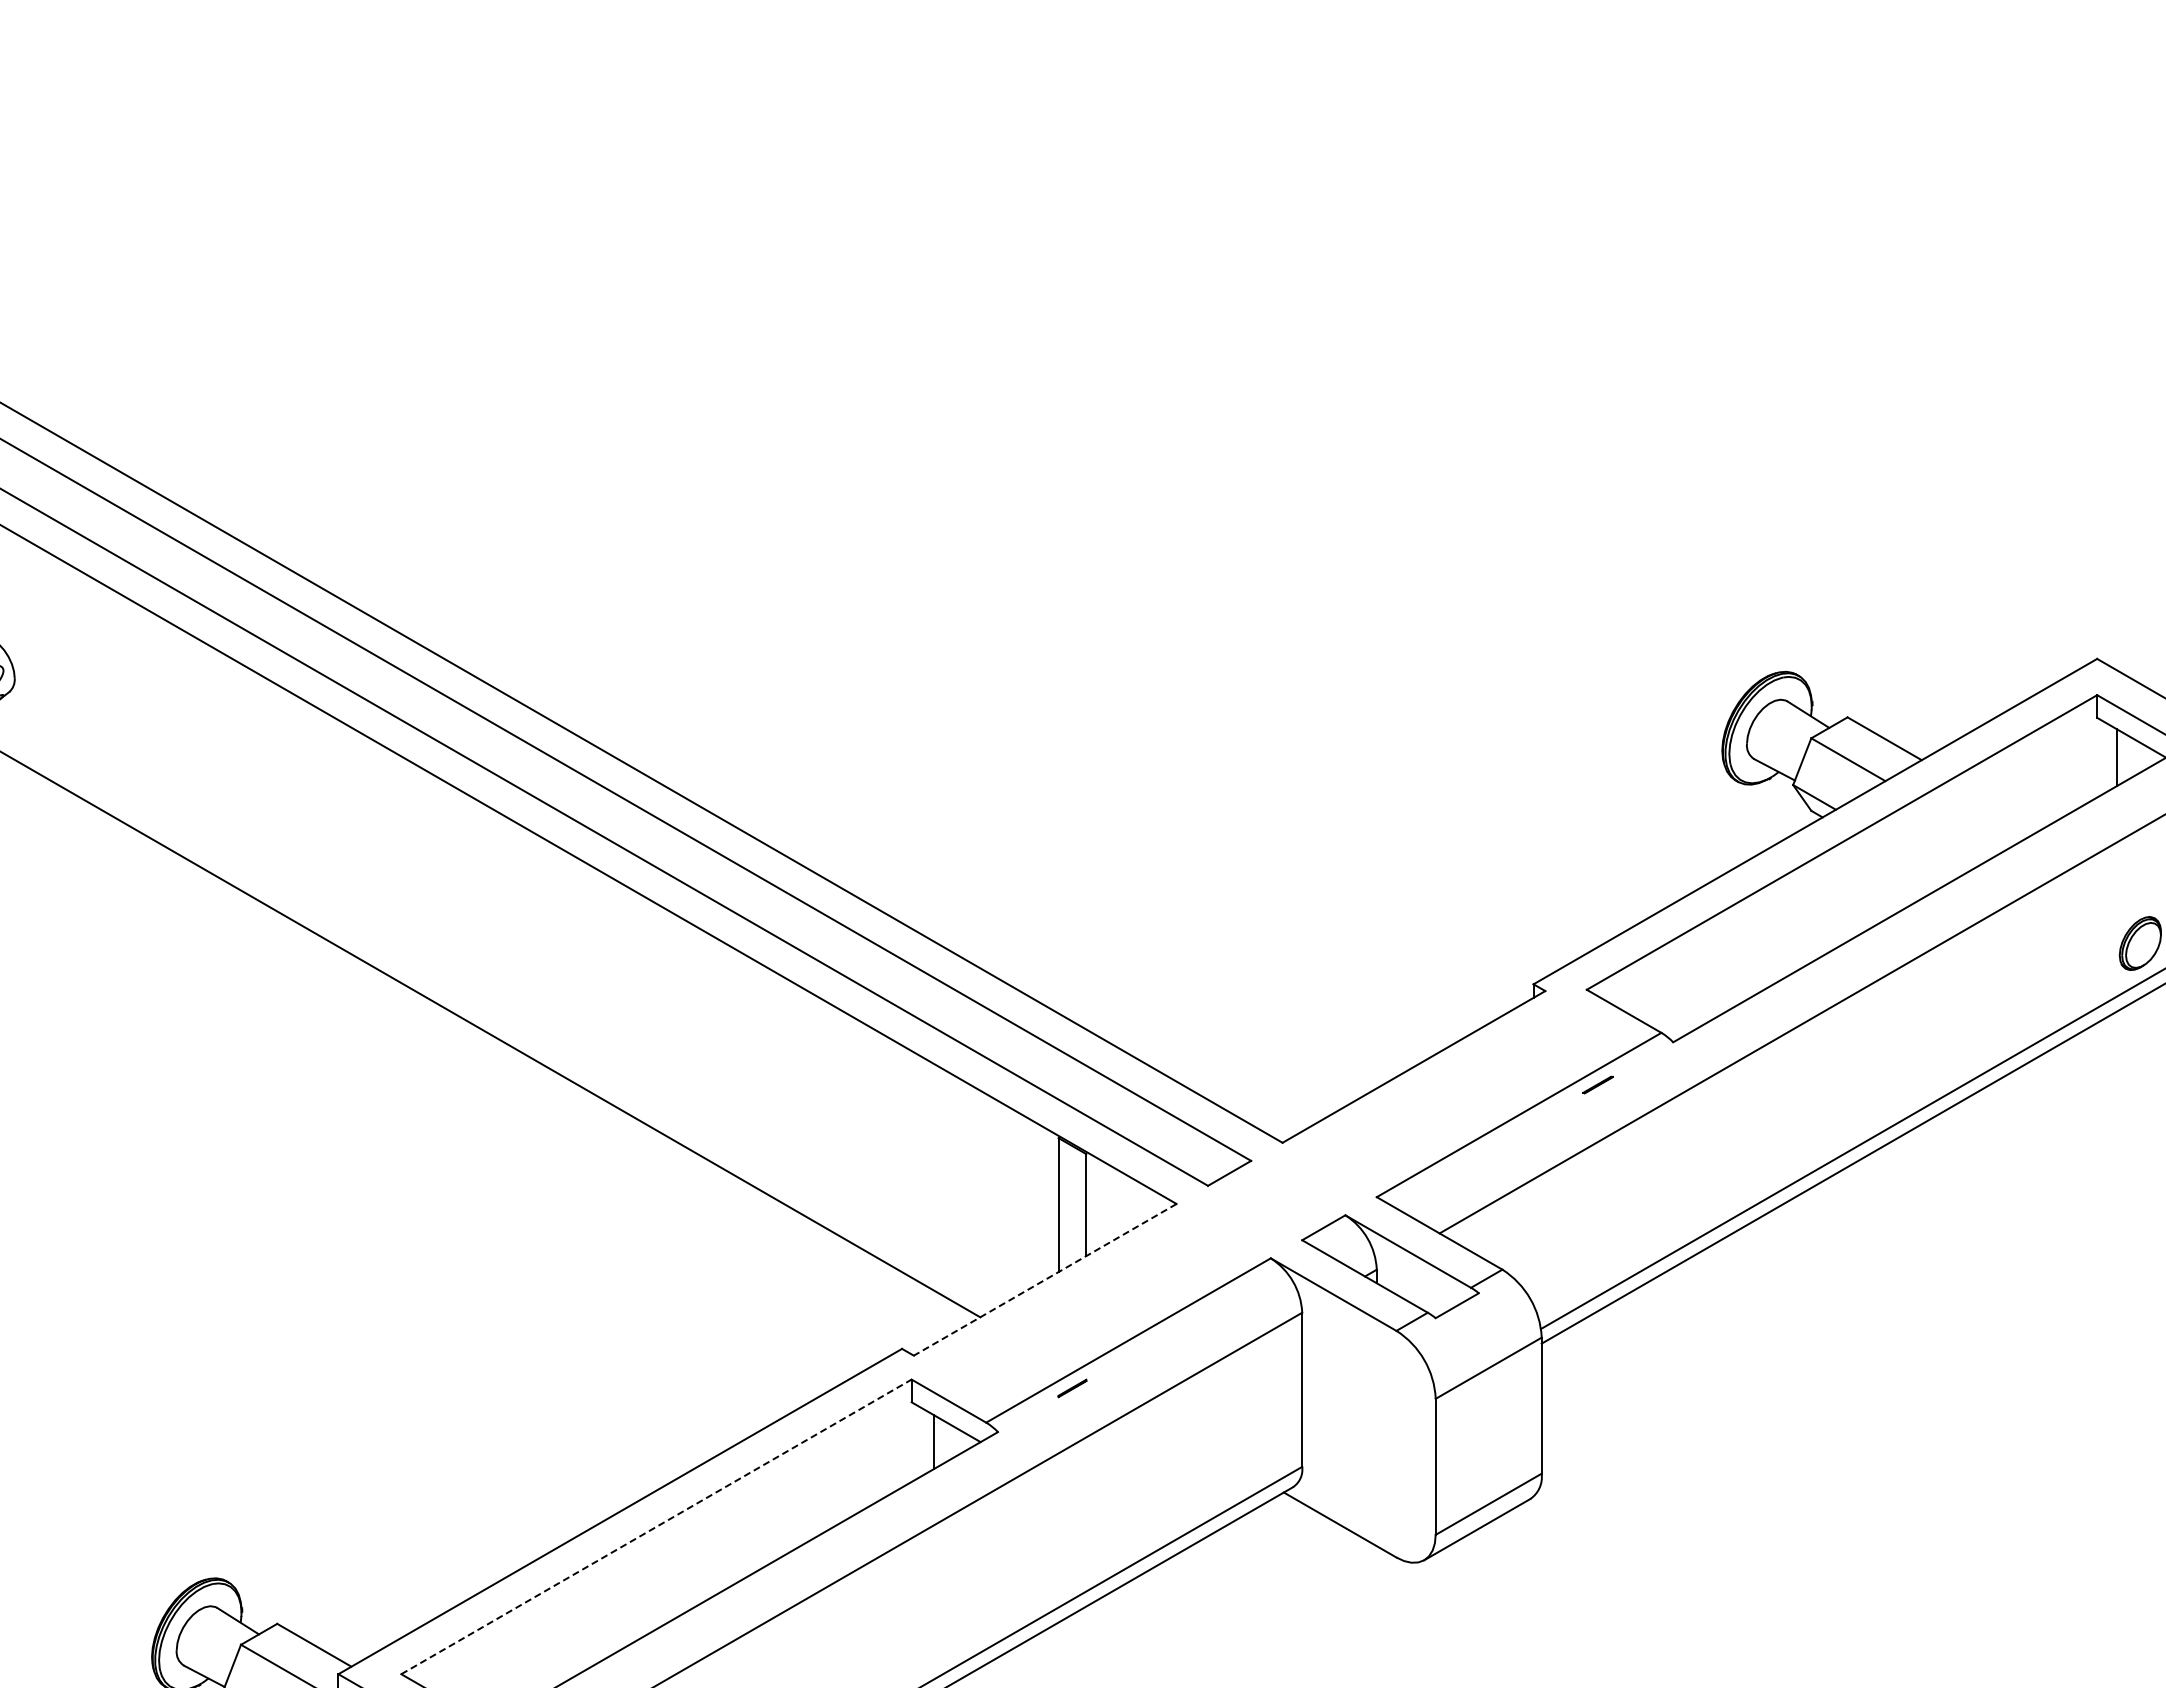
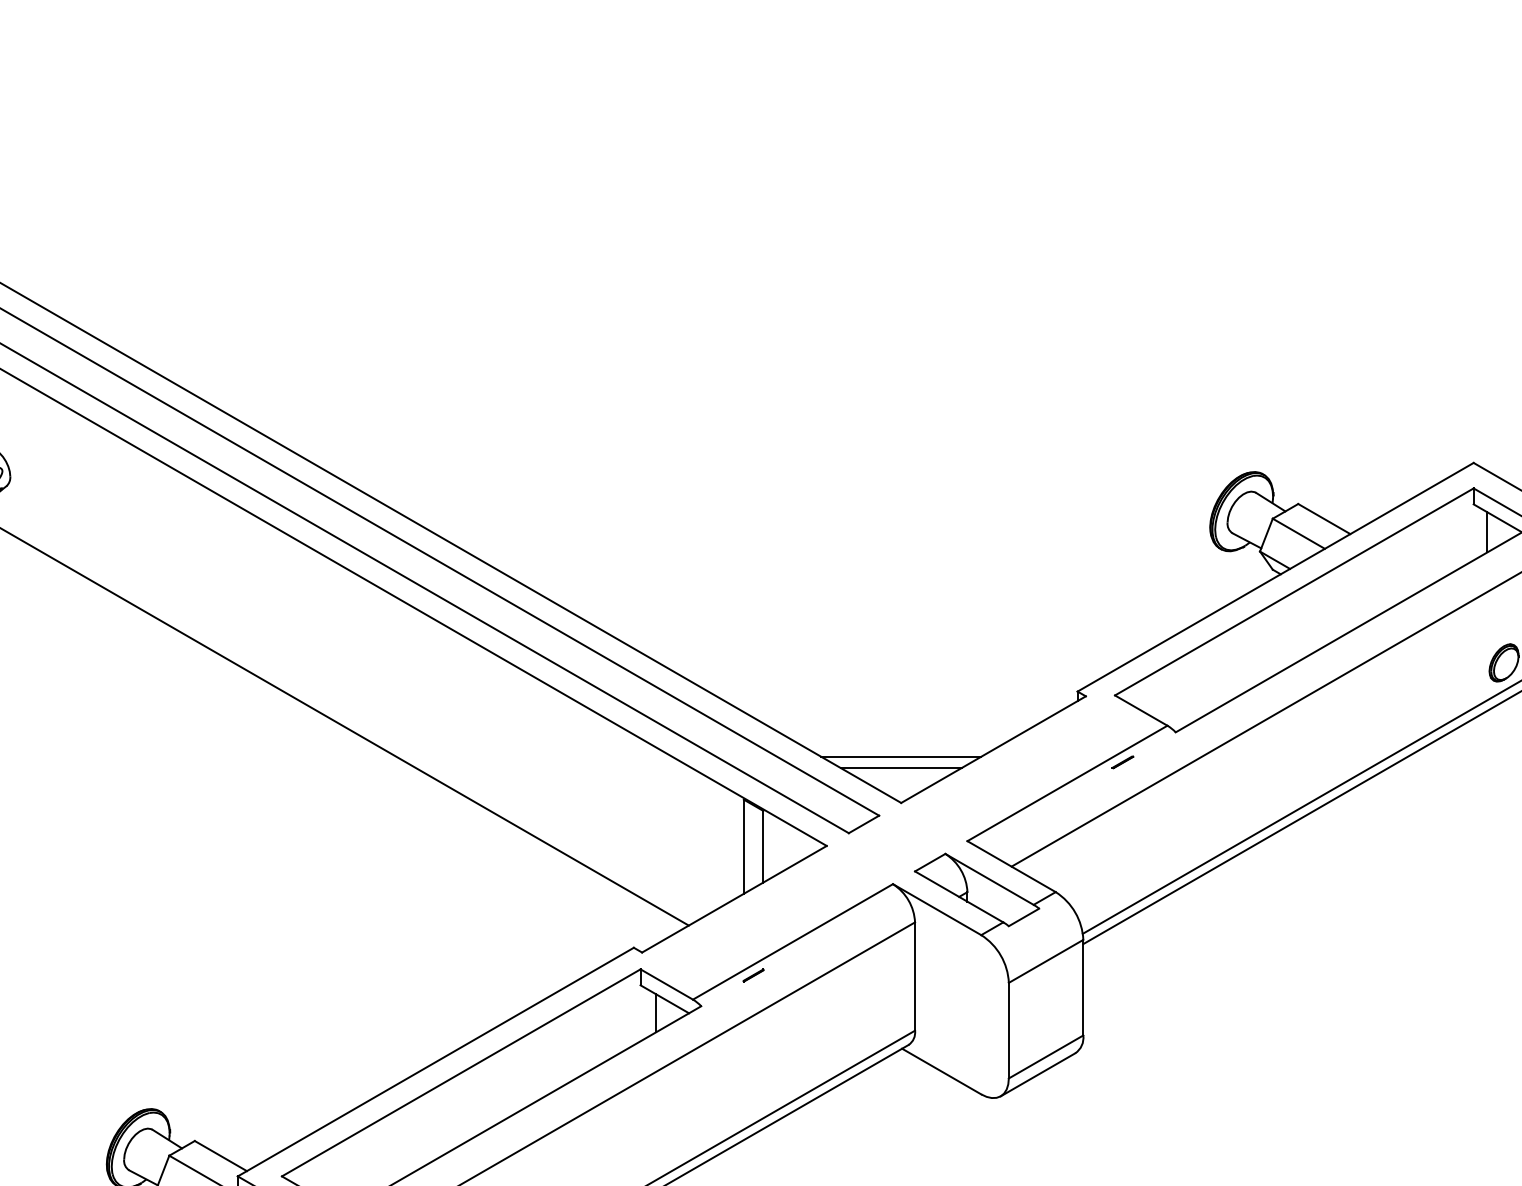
line: (1282, 1076) -> (901, 756), added
line: (1282, 1092) -> (901, 767), added
line: (1045, 1279) -> (734, 899), dashed -> solid
line: (656, 1526) -> (461, 1072), dashed -> solid

